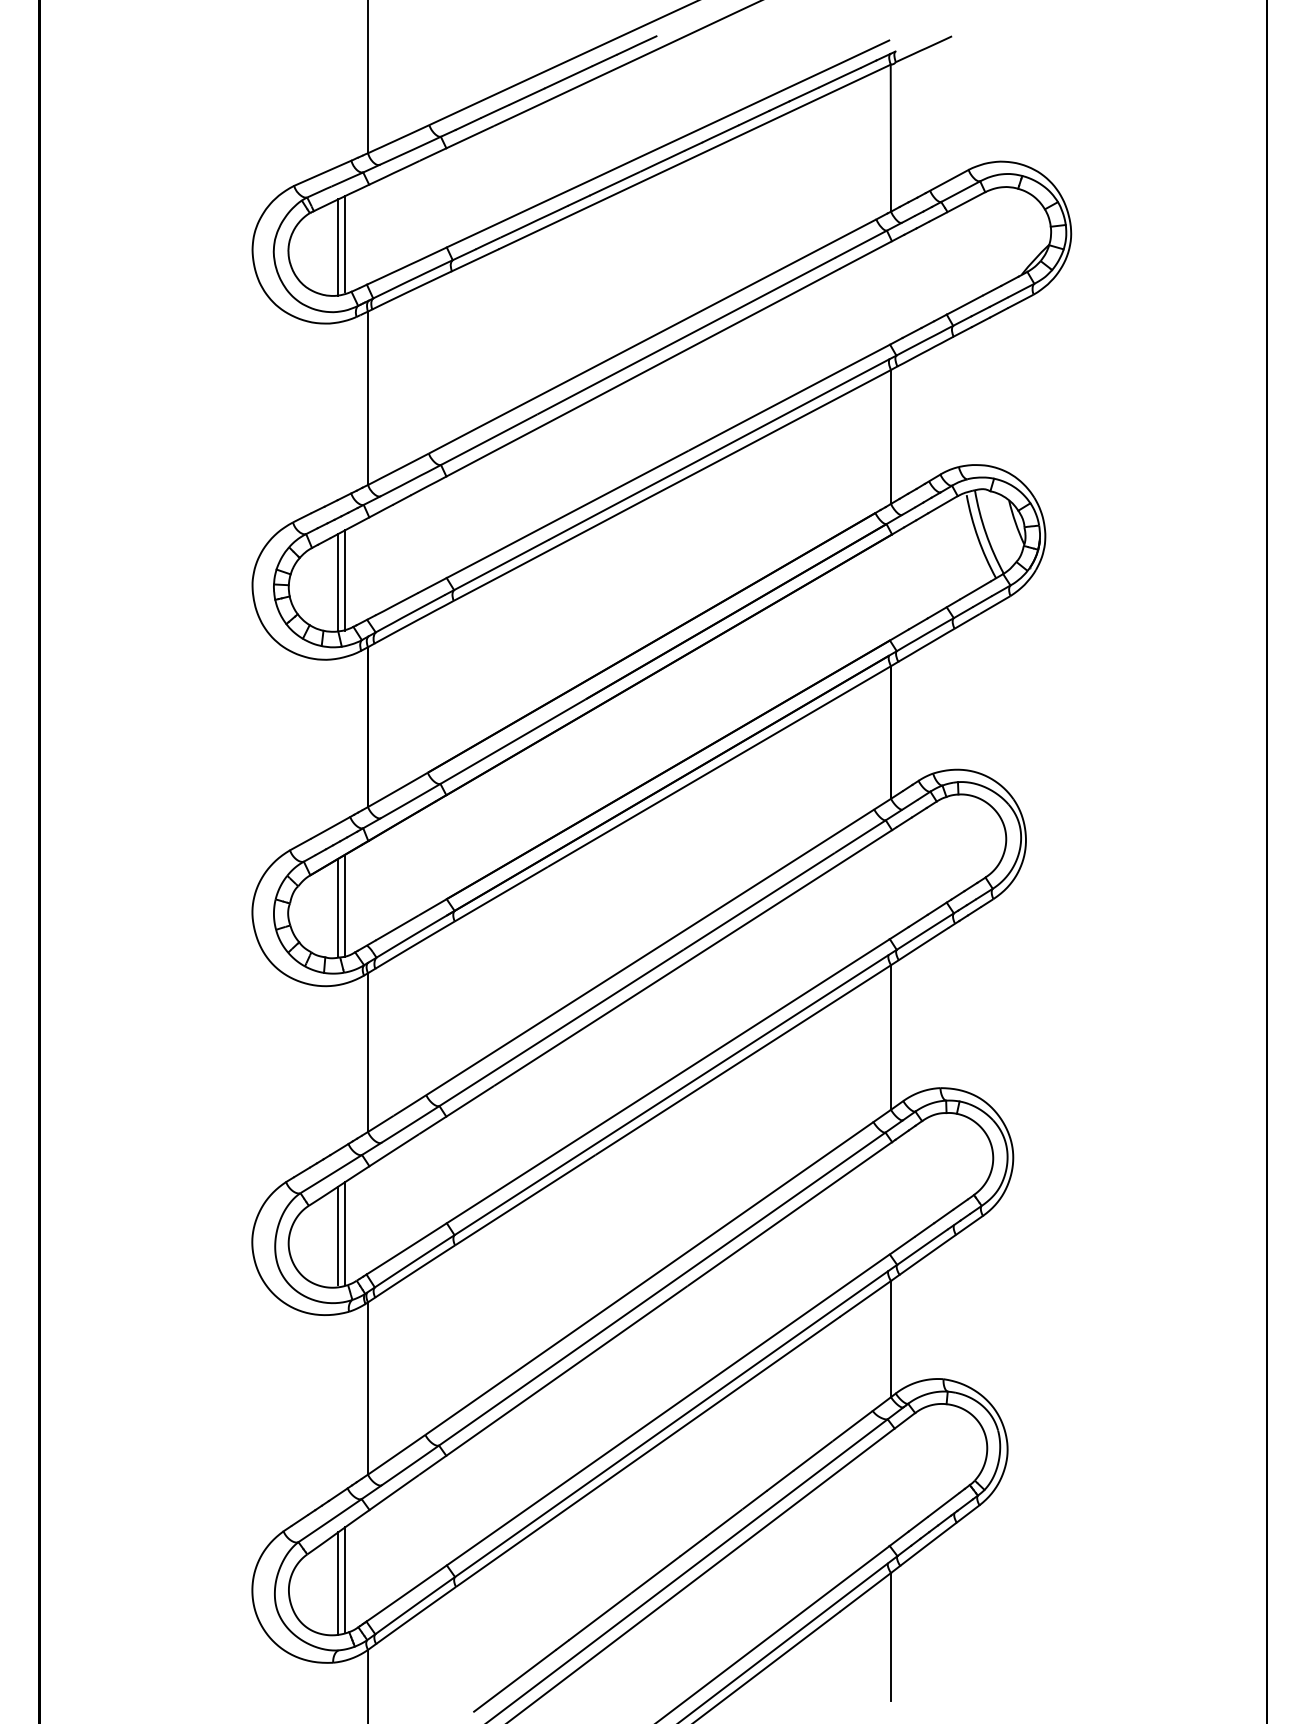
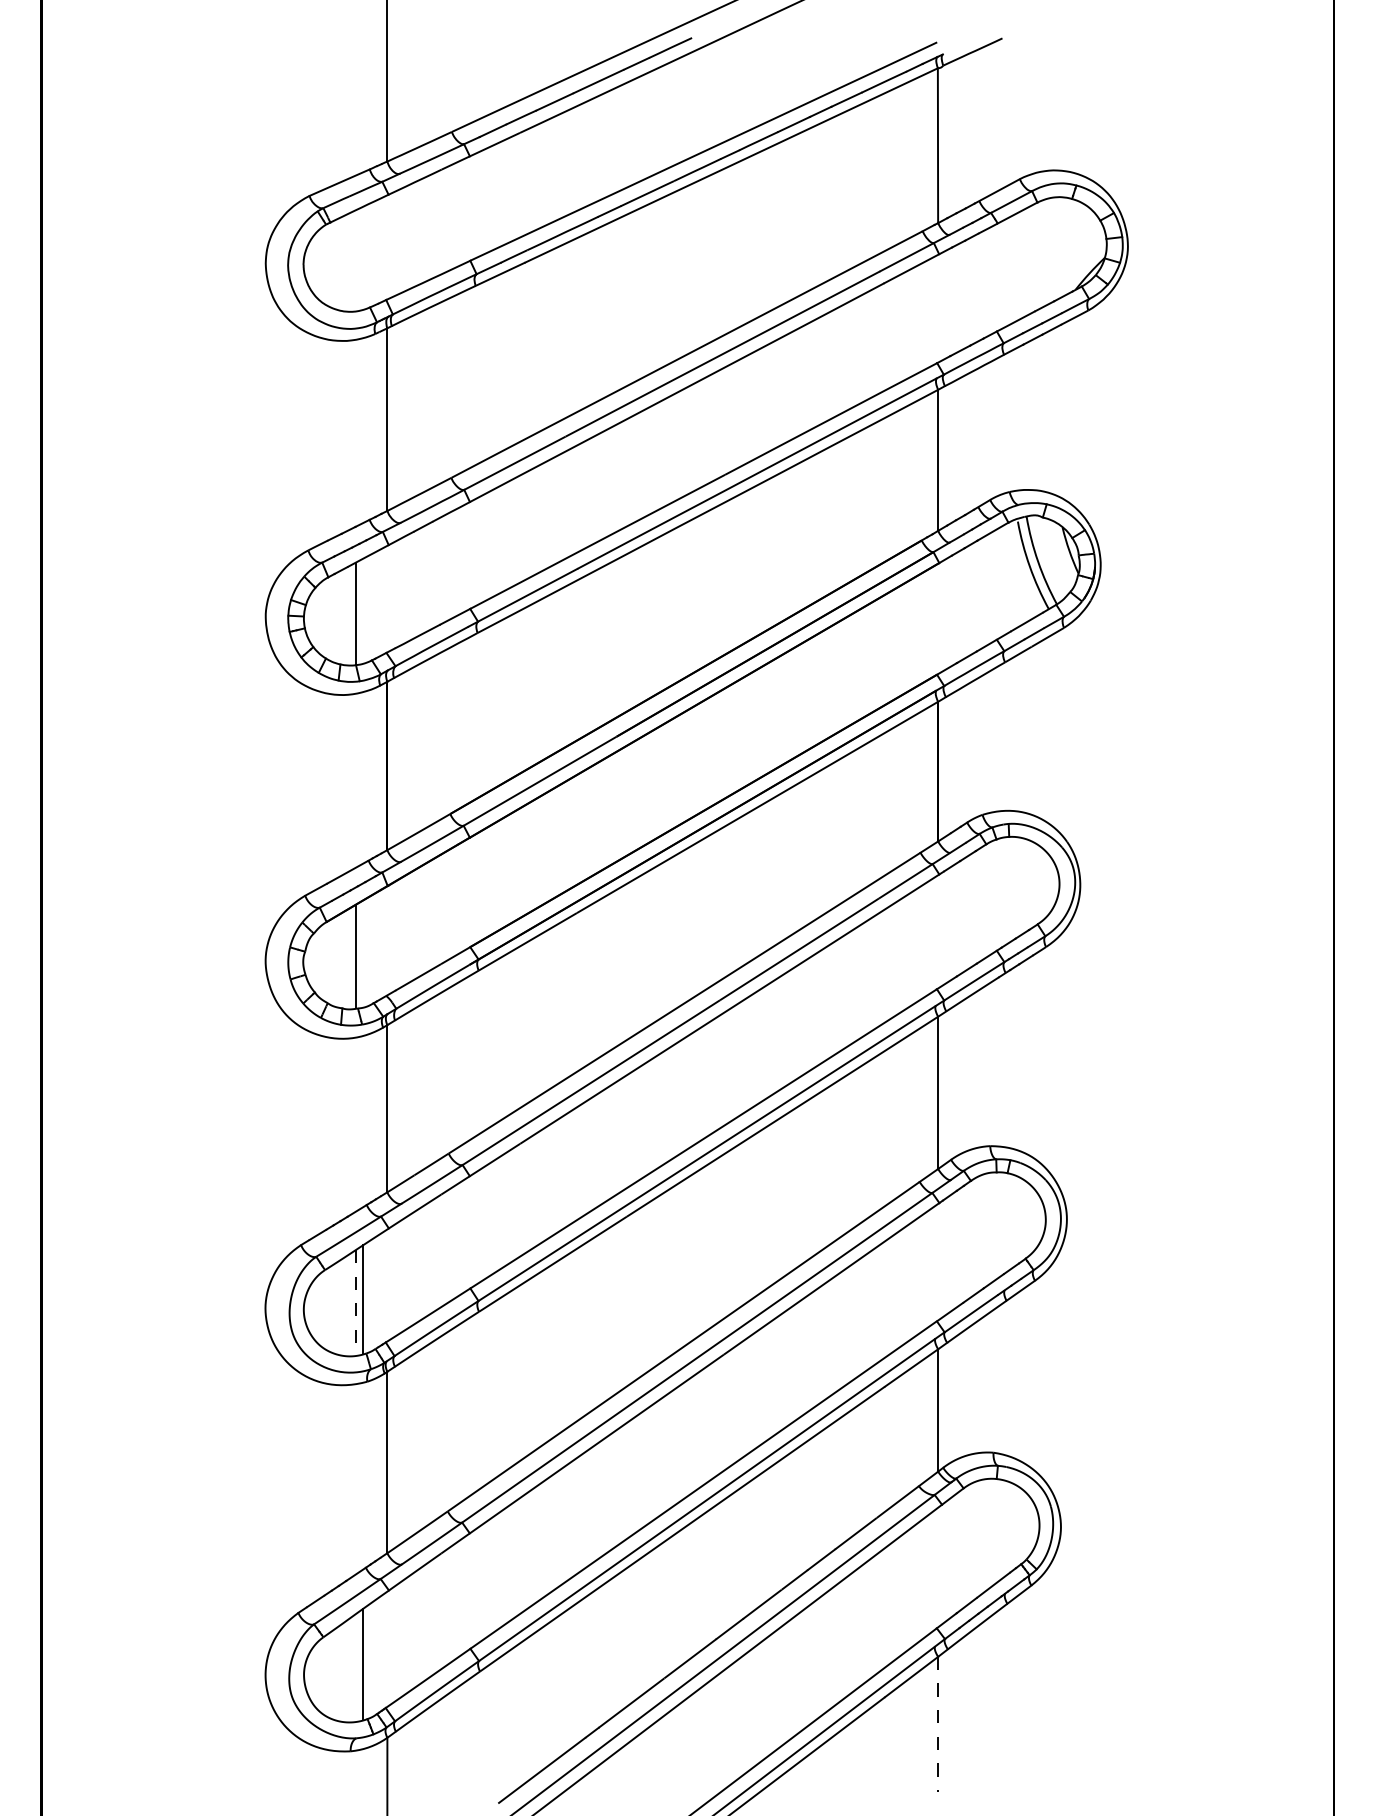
line: (345, 243) -> (363, 256), removed
line: (338, 247) -> (356, 260), removed
line: (345, 580) -> (363, 611), removed
line: (345, 906) -> (363, 954), removed
line: (338, 1235) -> (356, 1301), solid -> dashed
line: (338, 1583) -> (356, 1667), removed
line: (891, 1637) -> (938, 1724), solid -> dashed

